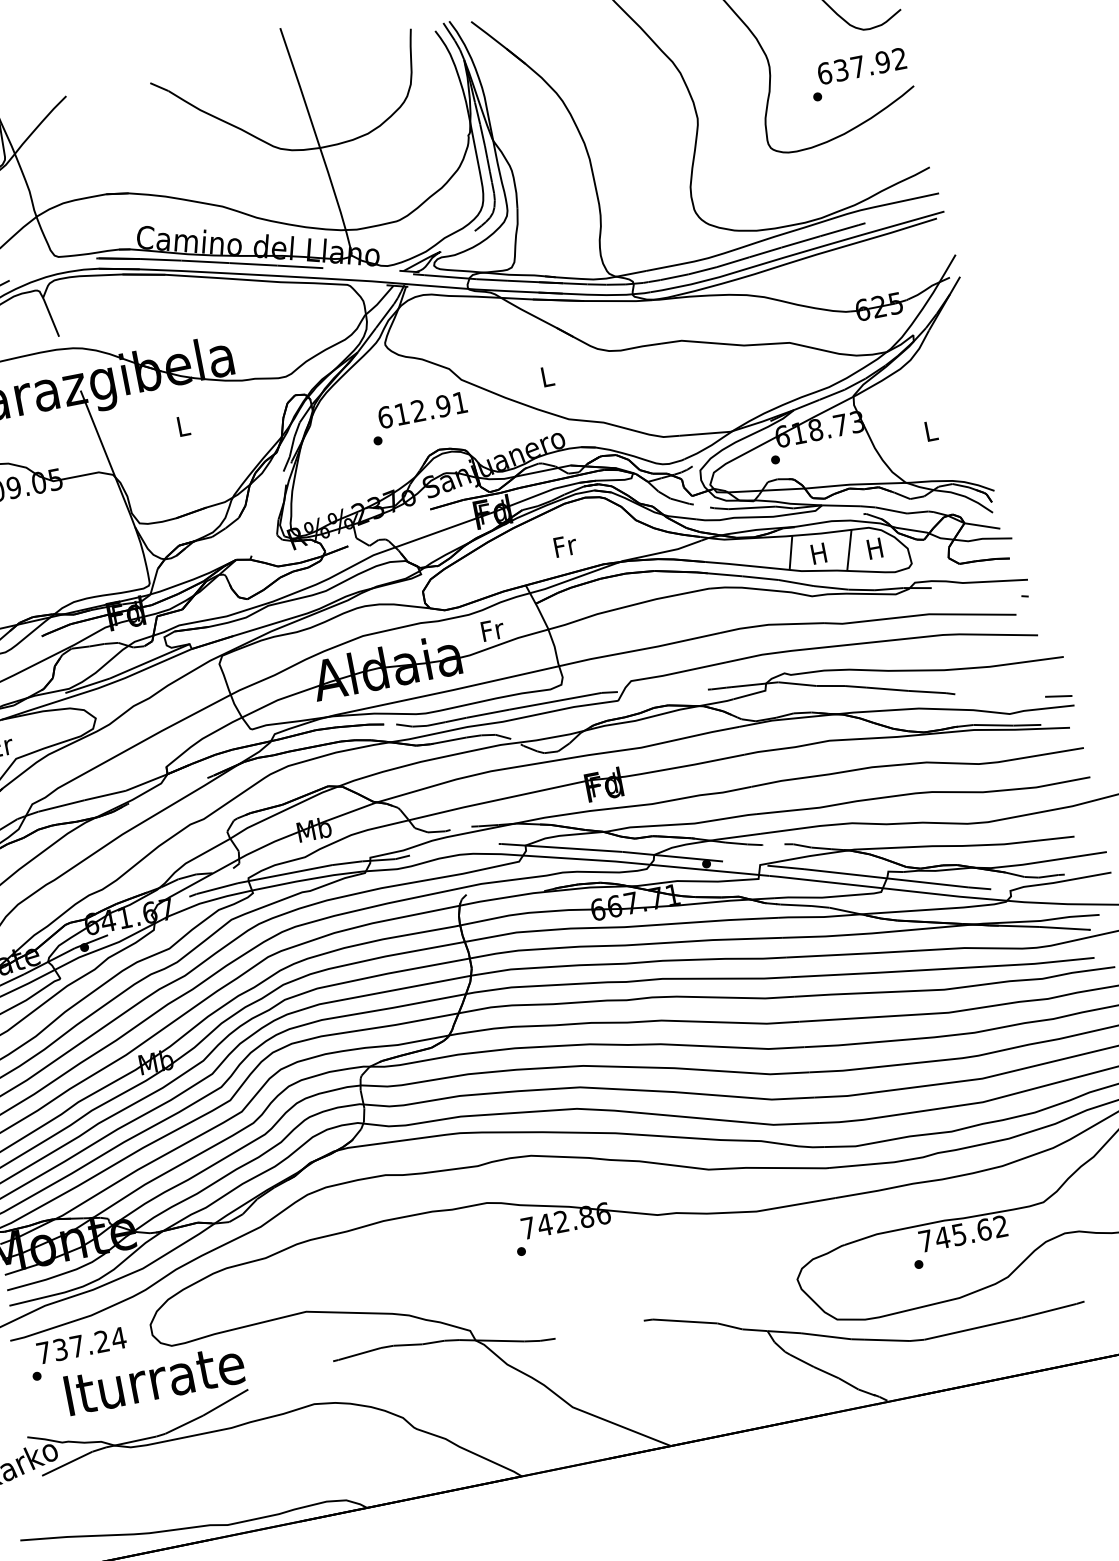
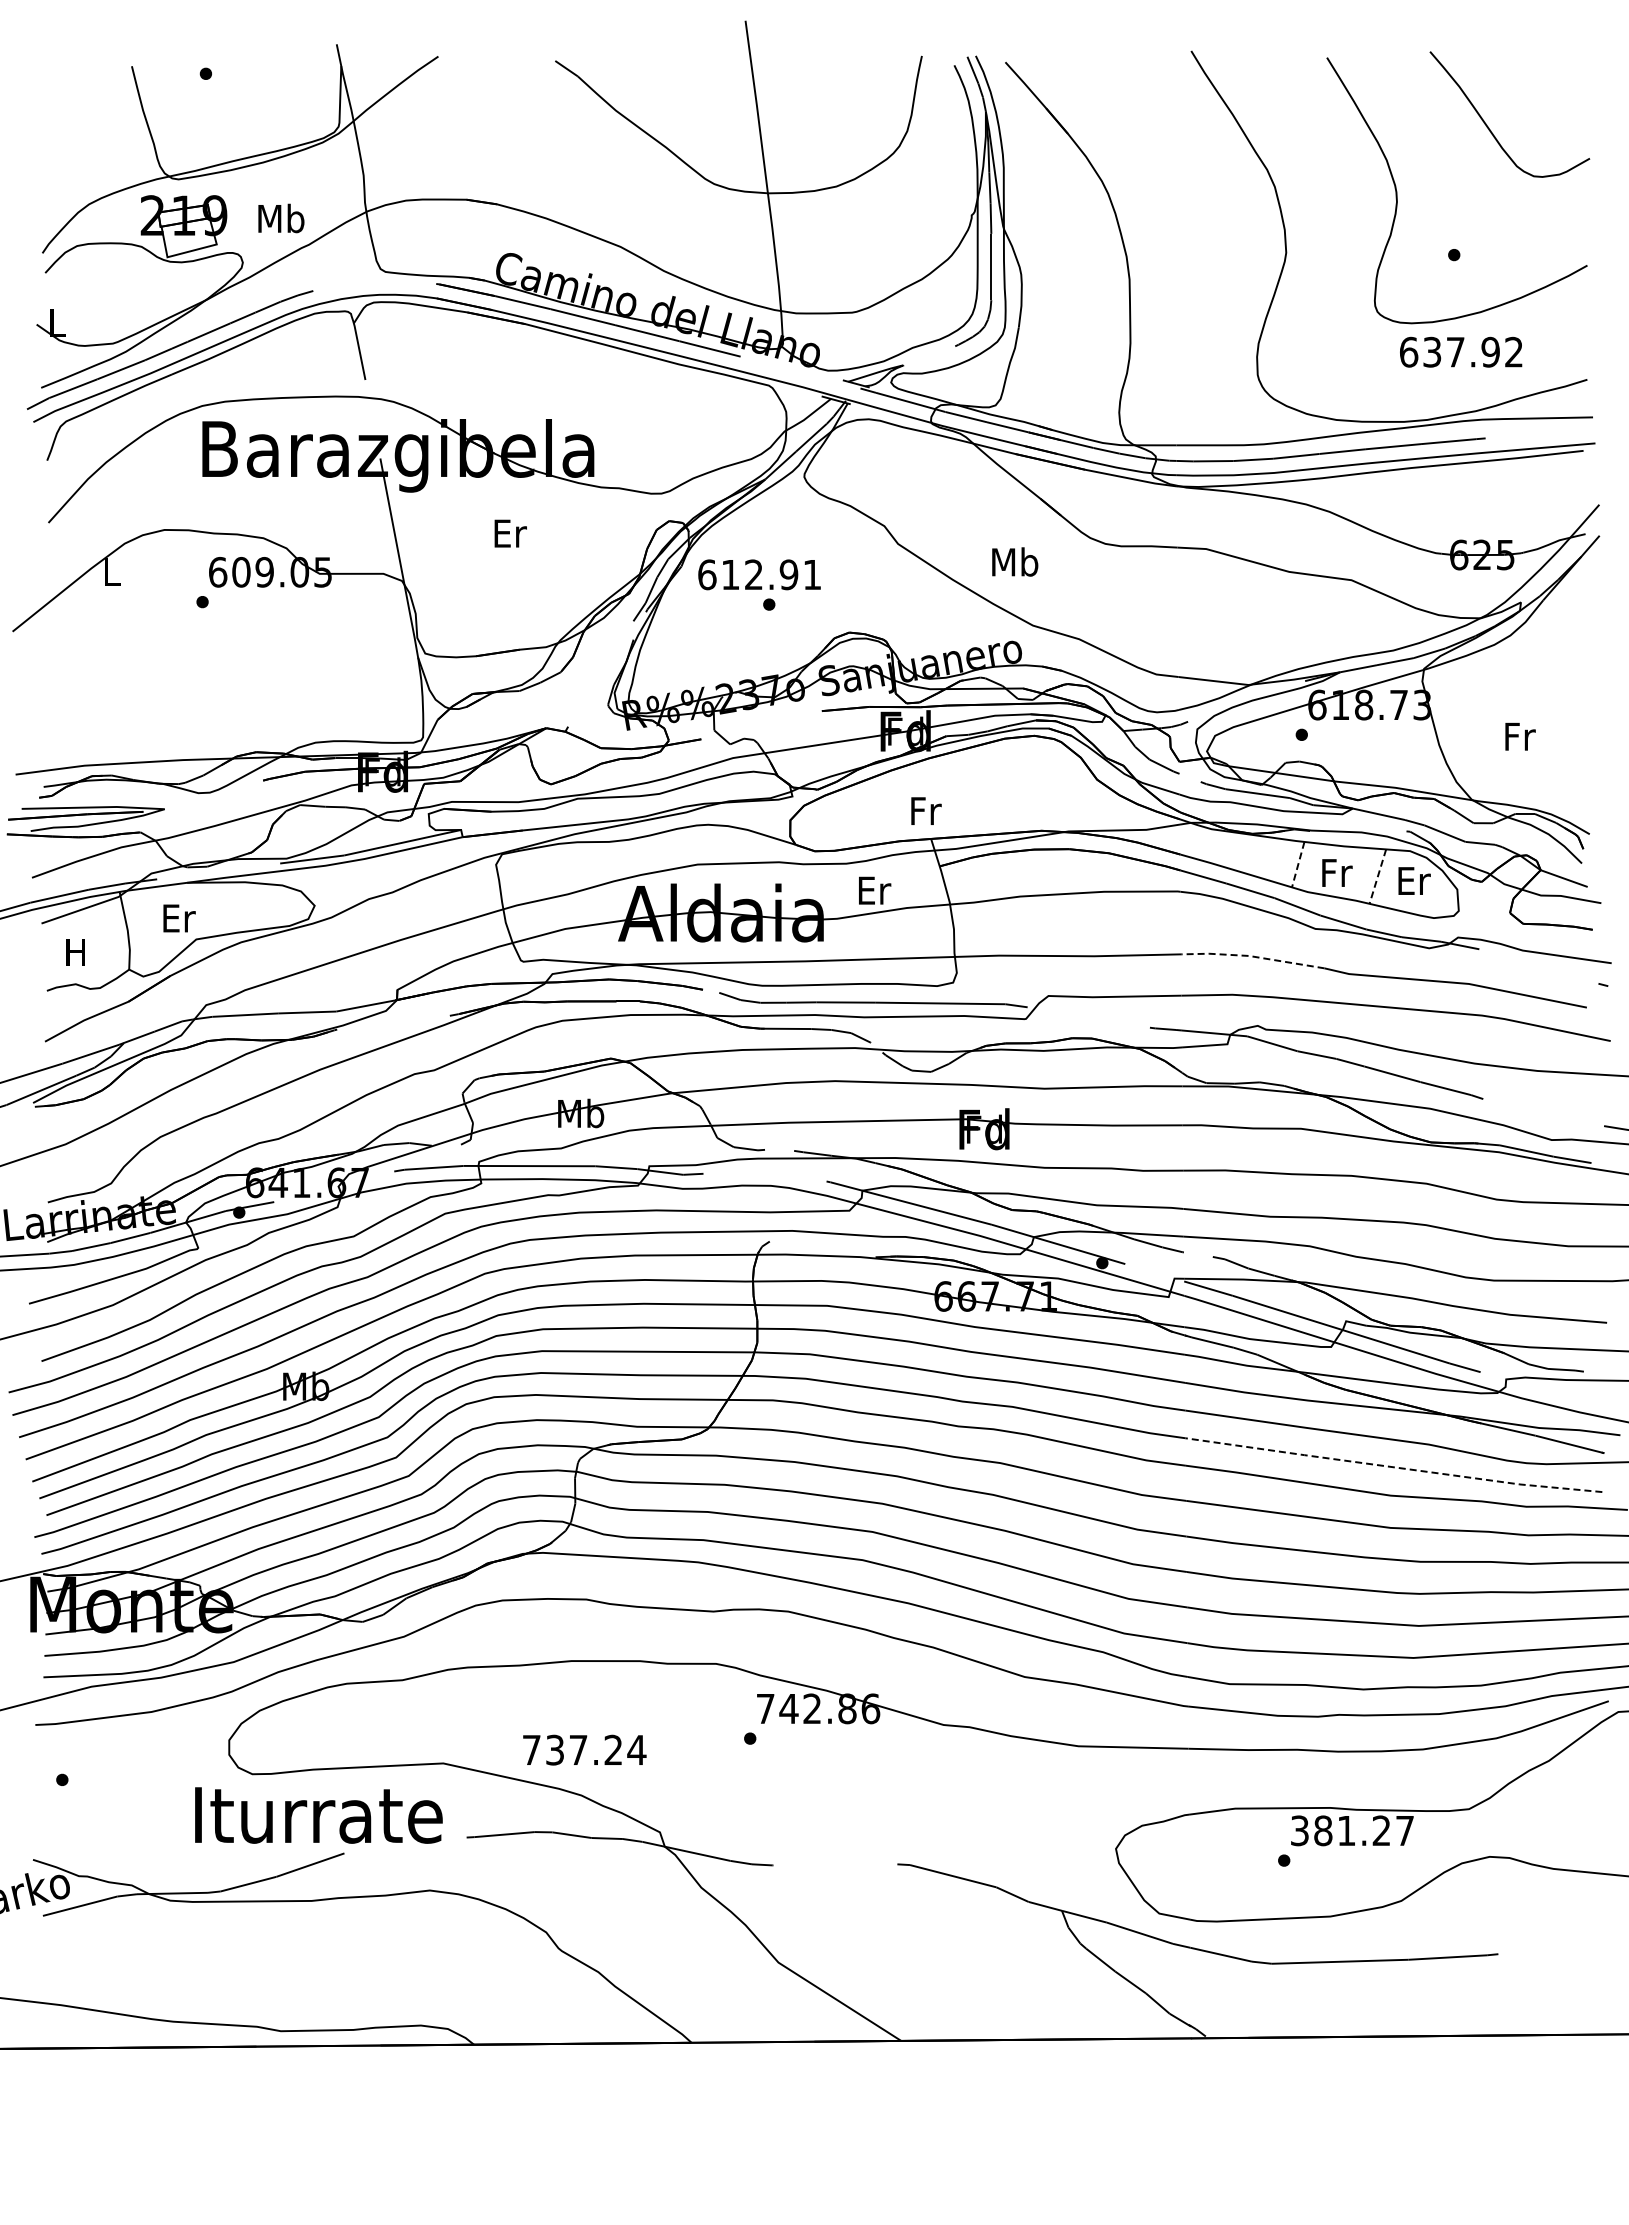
text: (862, 65) -> (1461, 351), moved
text: (547, 376) -> (1015, 561), L -> Mb
text: (422, 409) -> (759, 574), moved
text: (183, 426) -> (510, 533), L -> Er
text: (931, 430) -> (1520, 736), L -> Fr
text: (565, 545) -> (926, 810), moved
text: (876, 548) -> (1414, 880), H -> Er
line: (849, 551) -> (1377, 877), solid -> dashed
line: (791, 552) -> (1298, 864), solid -> dashed
text: (820, 553) -> (1337, 872), H -> Fr
line: (771, 624) -> (1252, 956), solid -> dashed
text: (493, 629) -> (875, 890), Fr -> Er
line: (942, 969) -> (1393, 1467), solid -> dashed
text: (963, 1233) -> (1352, 1830), 745.62 -> 381.27
text: (81, 1345) -> (584, 1749), moved
text: (154, 1379) -> (318, 1815), moved

